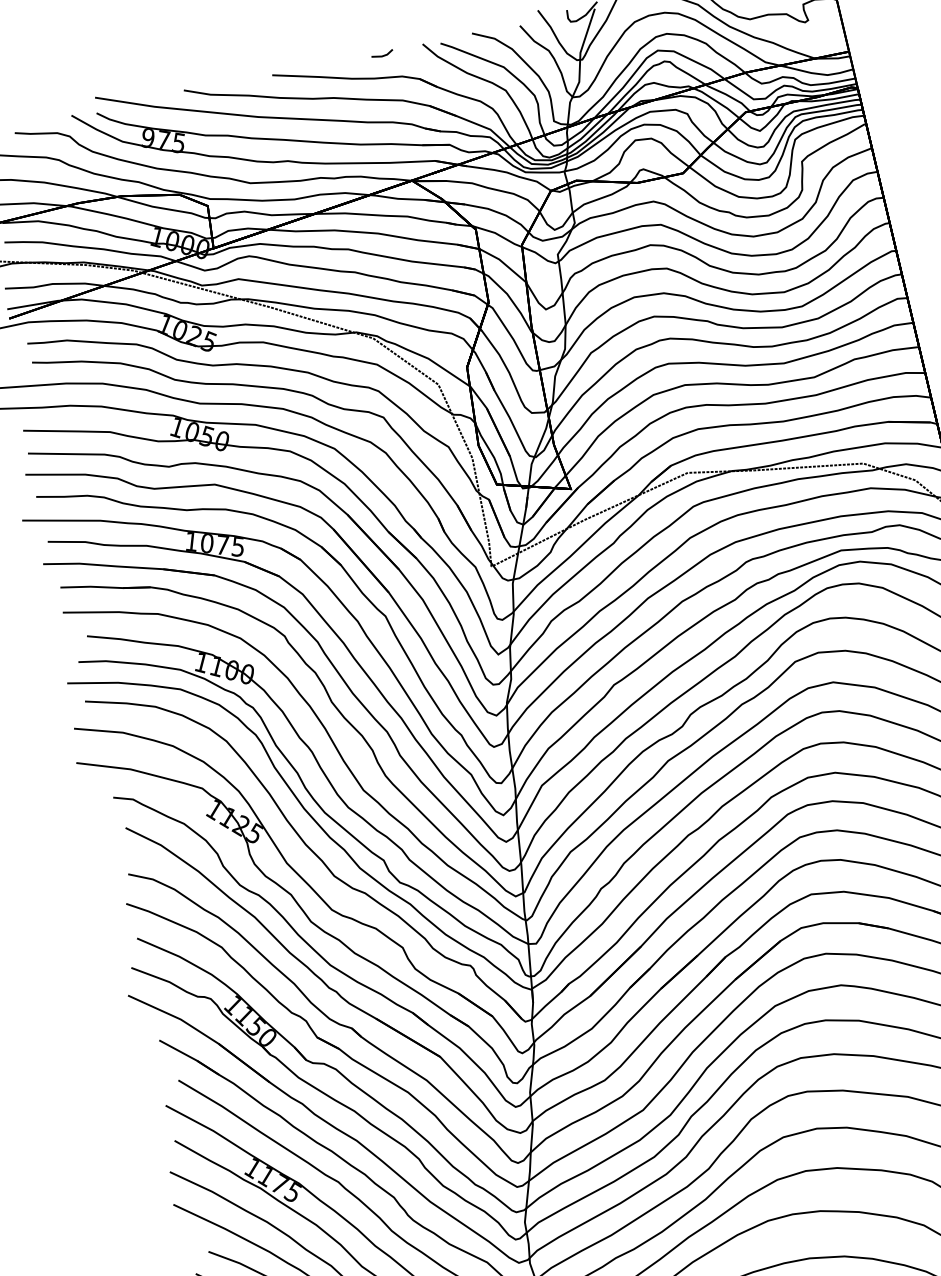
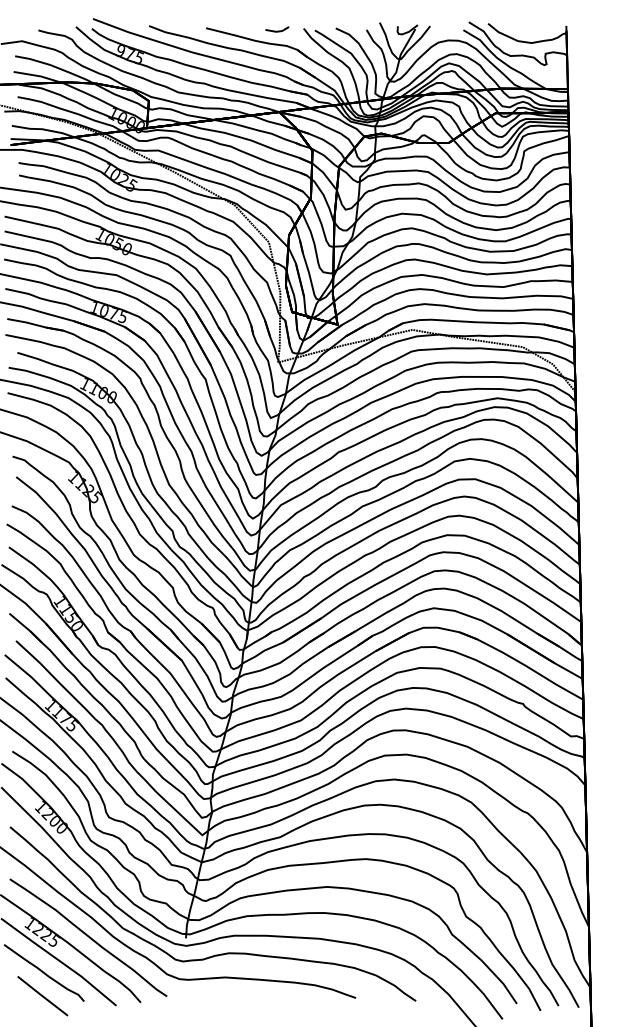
part: (382, 54) -> (277, 29), size x1.67

